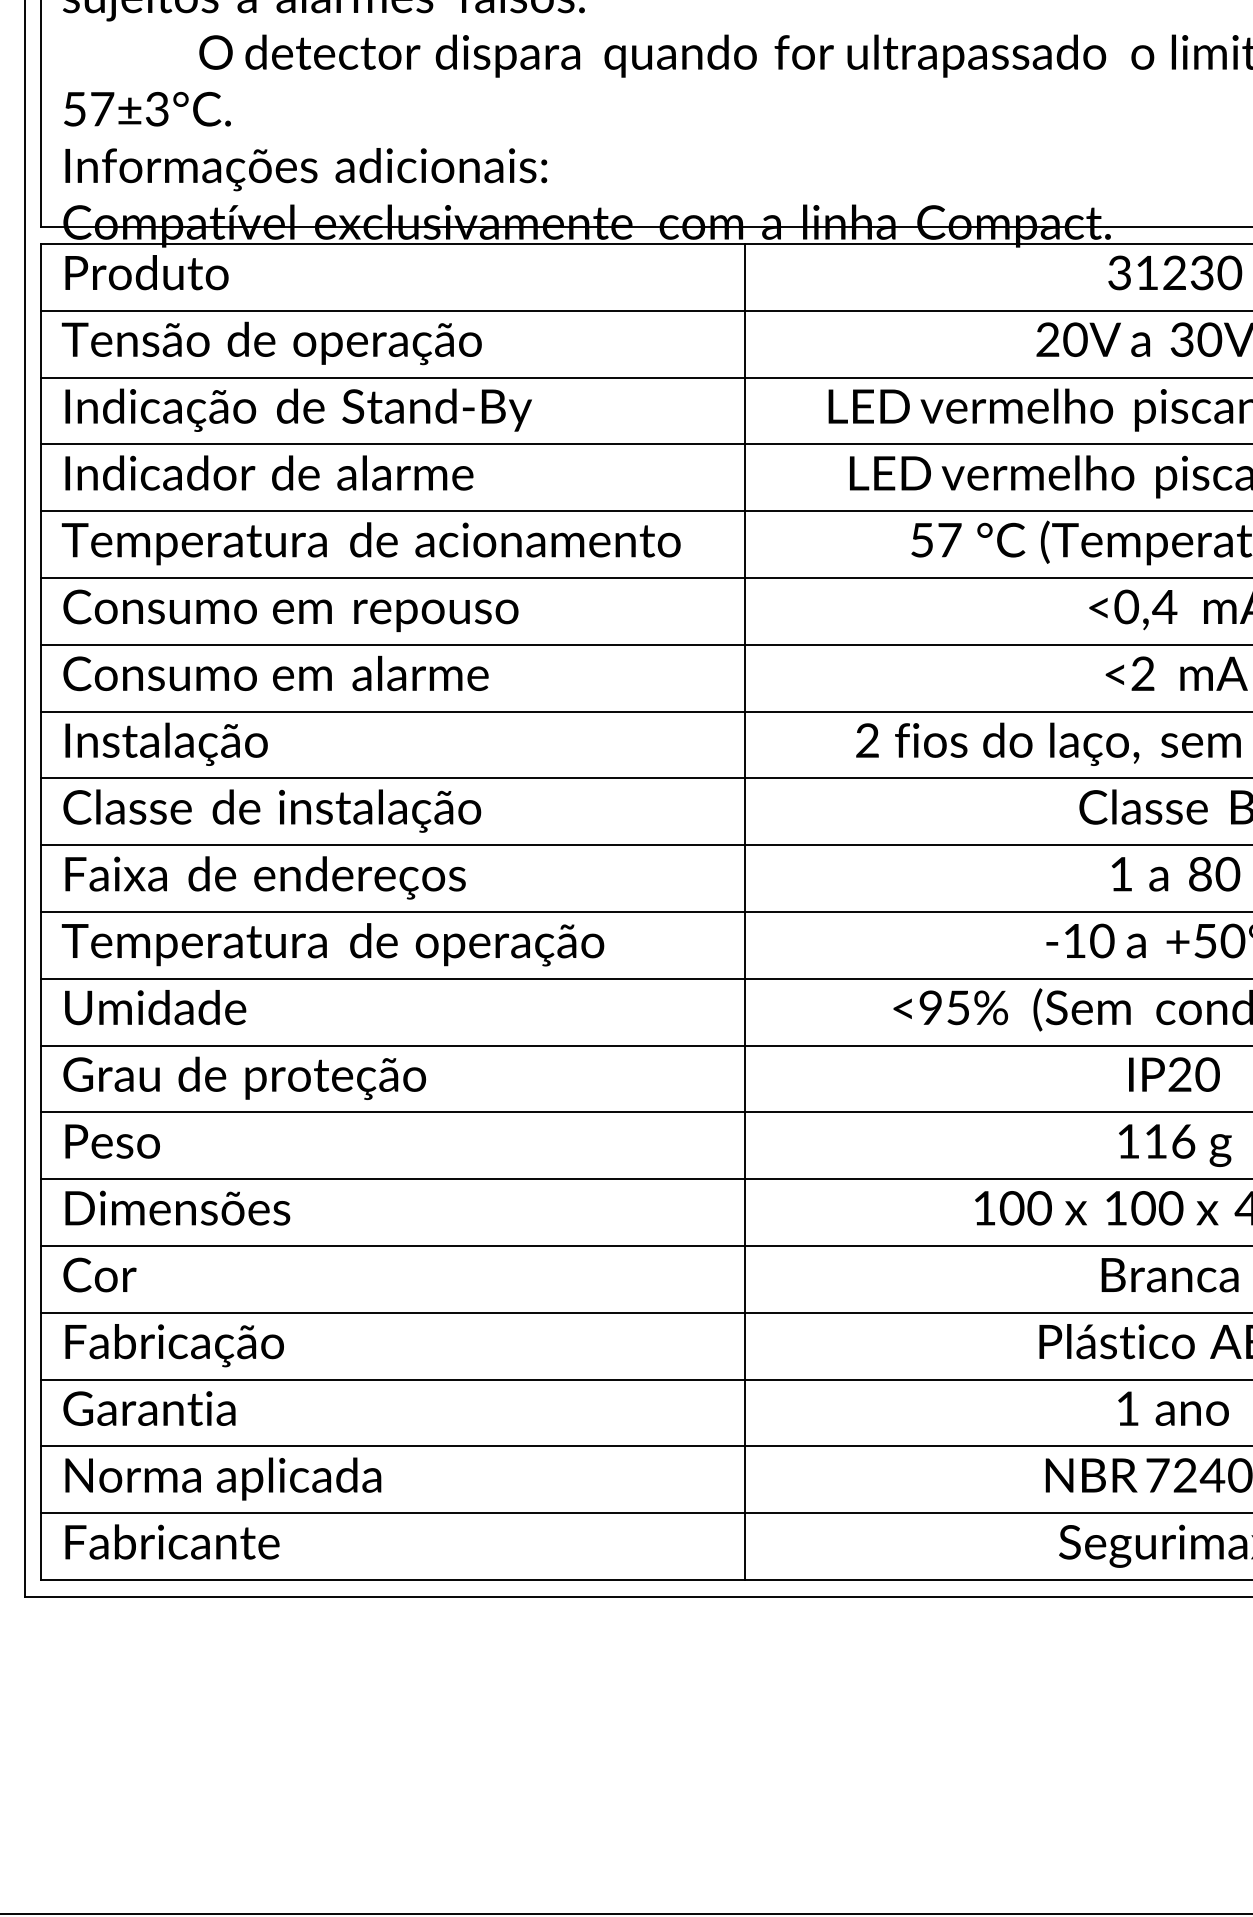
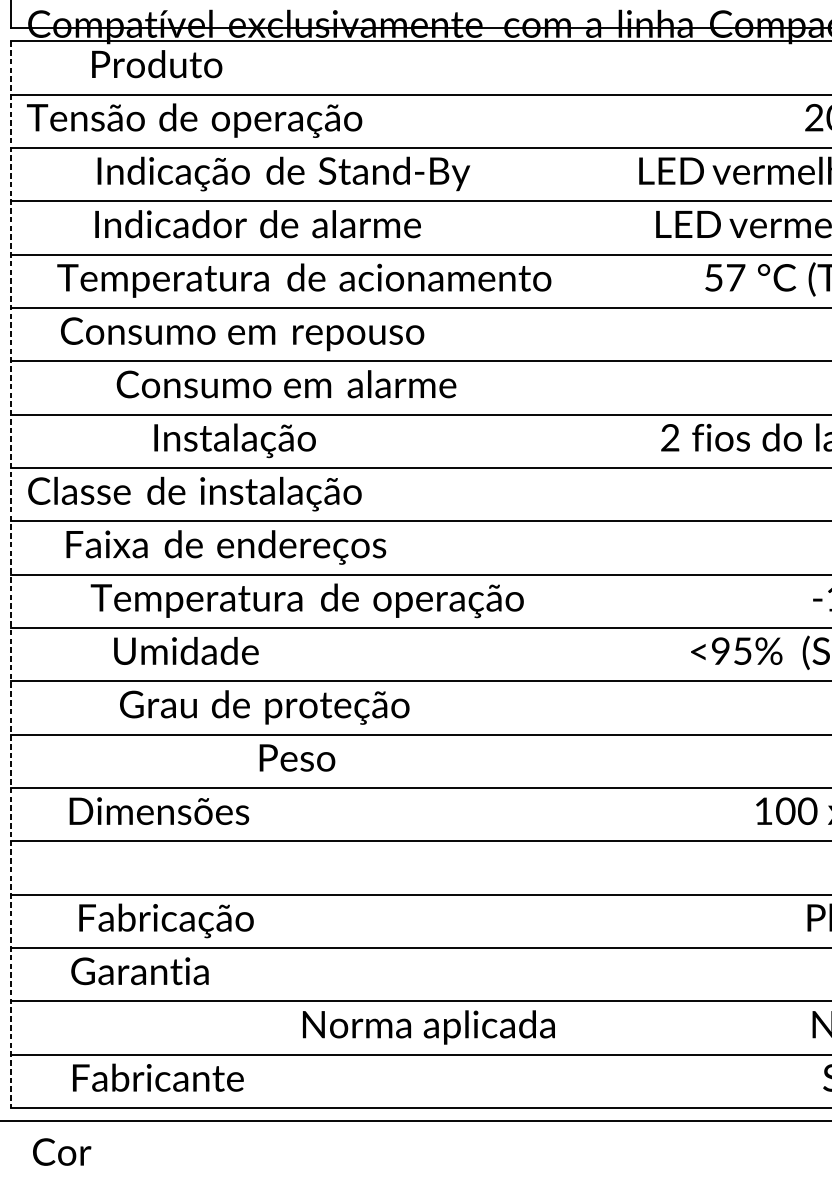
text: (146, 272) -> (156, 64), moved
text: (298, 409) -> (283, 173), moved
text: (269, 472) -> (258, 223), moved
text: (370, 543) -> (303, 280), moved
text: (290, 610) -> (242, 333), moved
text: (275, 673) -> (286, 384), moved
text: (166, 743) -> (235, 440), moved
text: (265, 877) -> (226, 547), moved
line: (745, 911) -> (572, 574), removed
line: (41, 912) -> (10, 575), solid -> dashed
text: (332, 944) -> (306, 600), moved
text: (155, 1007) -> (186, 650), moved
text: (244, 1077) -> (264, 706), moved
text: (112, 1141) -> (297, 757), moved
text: (177, 1207) -> (159, 810), moved
text: (99, 1274) -> (61, 1151), moved
text: (174, 1345) -> (166, 920), moved
text: (149, 1408) -> (140, 971), moved
text: (223, 1478) -> (429, 1027), moved
text: (172, 1541) -> (158, 1077), moved

